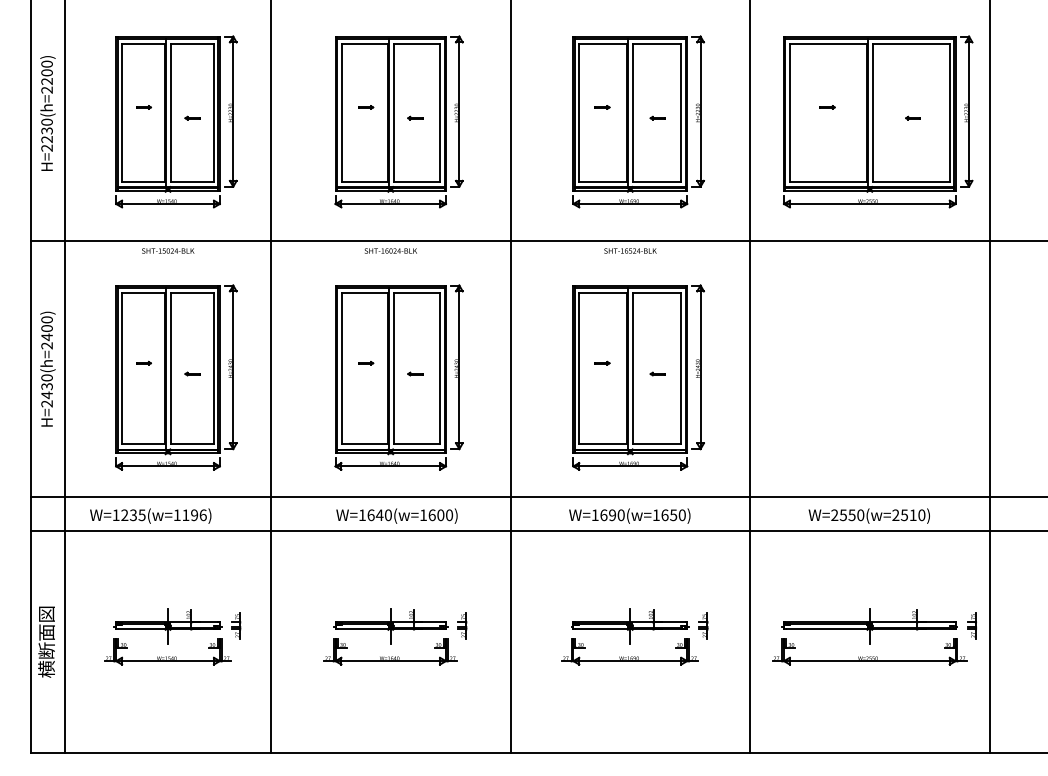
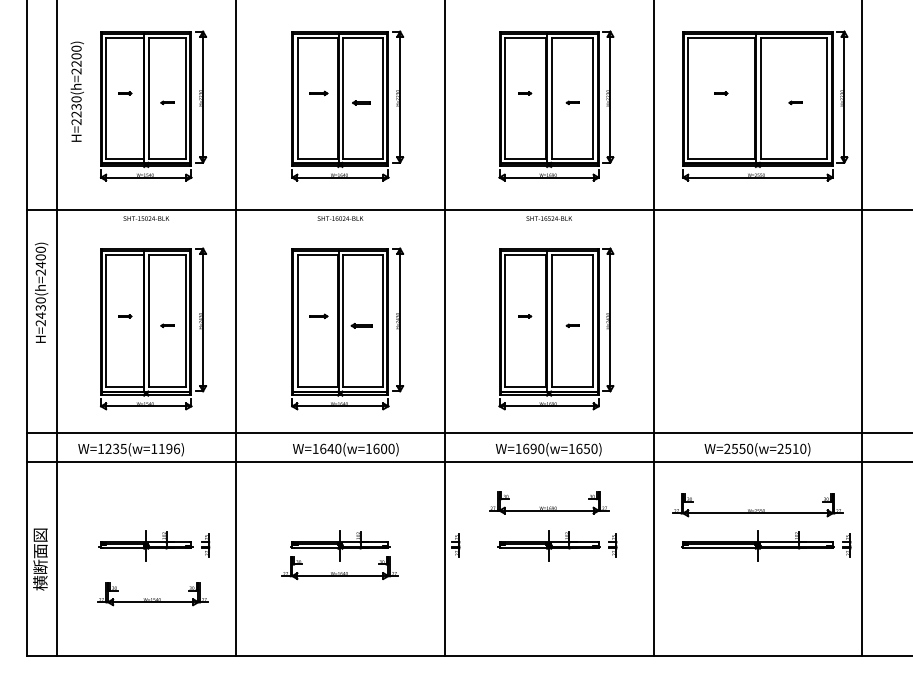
part: (366, 107) -> (319, 93), size x1.4
text: (47, 113) -> (76, 91), moved
part: (415, 117) -> (361, 102), size x1.4
part: (366, 363) -> (319, 316), size x1.4
text: (47, 368) -> (41, 292), moved
part: (415, 373) -> (361, 325), size x1.6
part: (462, 625) -> (456, 545), moved
part: (167, 651) -> (152, 593), moved
part: (629, 651) -> (548, 502), moved
part: (869, 651) -> (757, 504), moved

